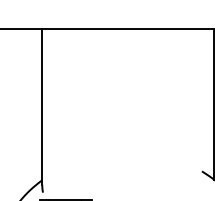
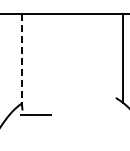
line: (42, 105) -> (22, 59), solid -> dashed

